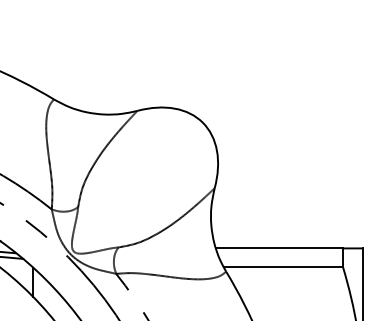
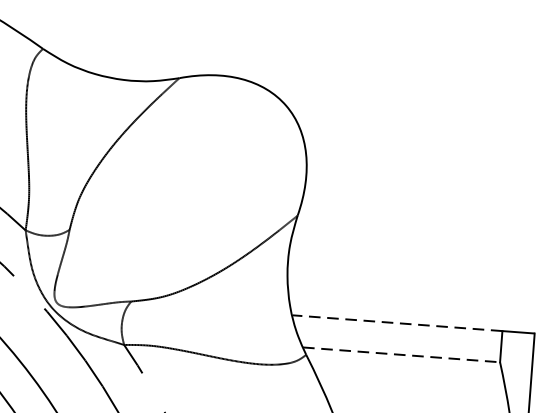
line: (279, 248) -> (397, 323), solid -> dashed
line: (283, 267) -> (401, 355), solid -> dashed

